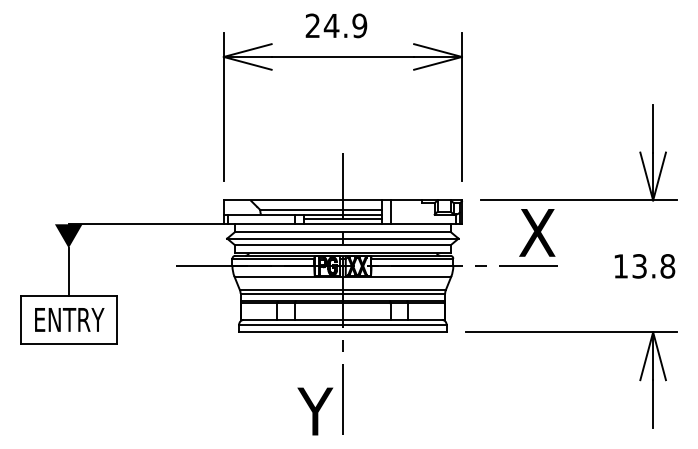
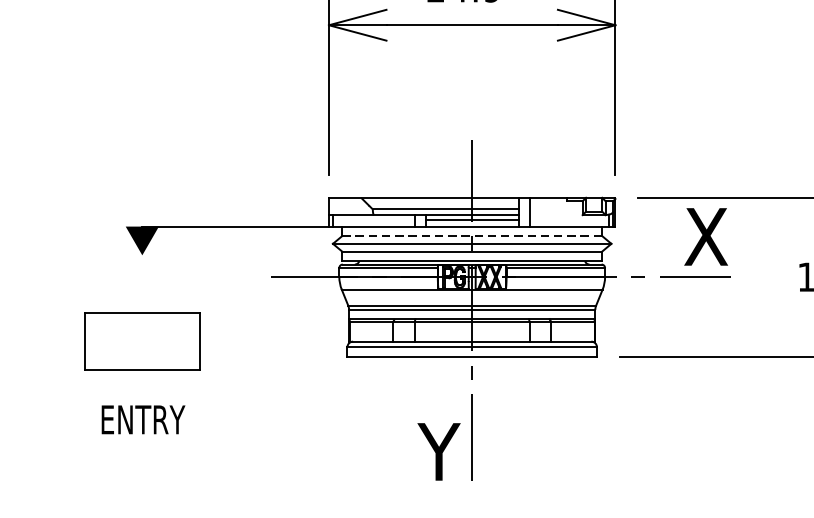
line: (343, 232) -> (472, 236), solid -> dashed
line: (68, 272) -> (142, 284), removed
text: (69, 319) -> (143, 419), moved

